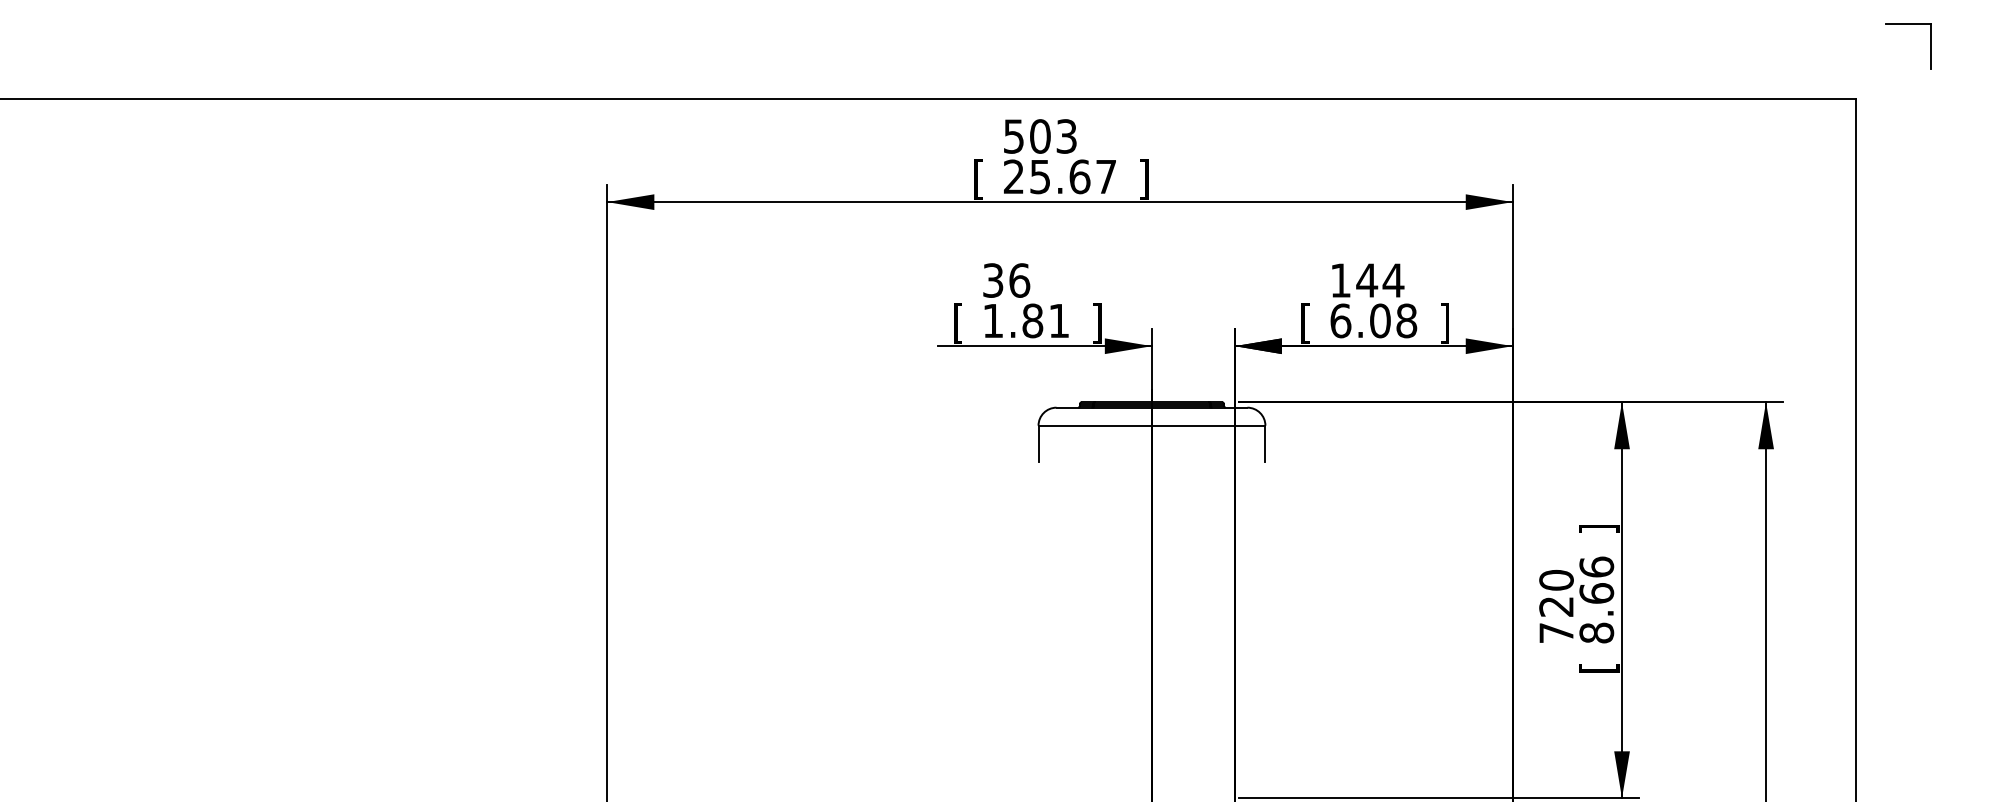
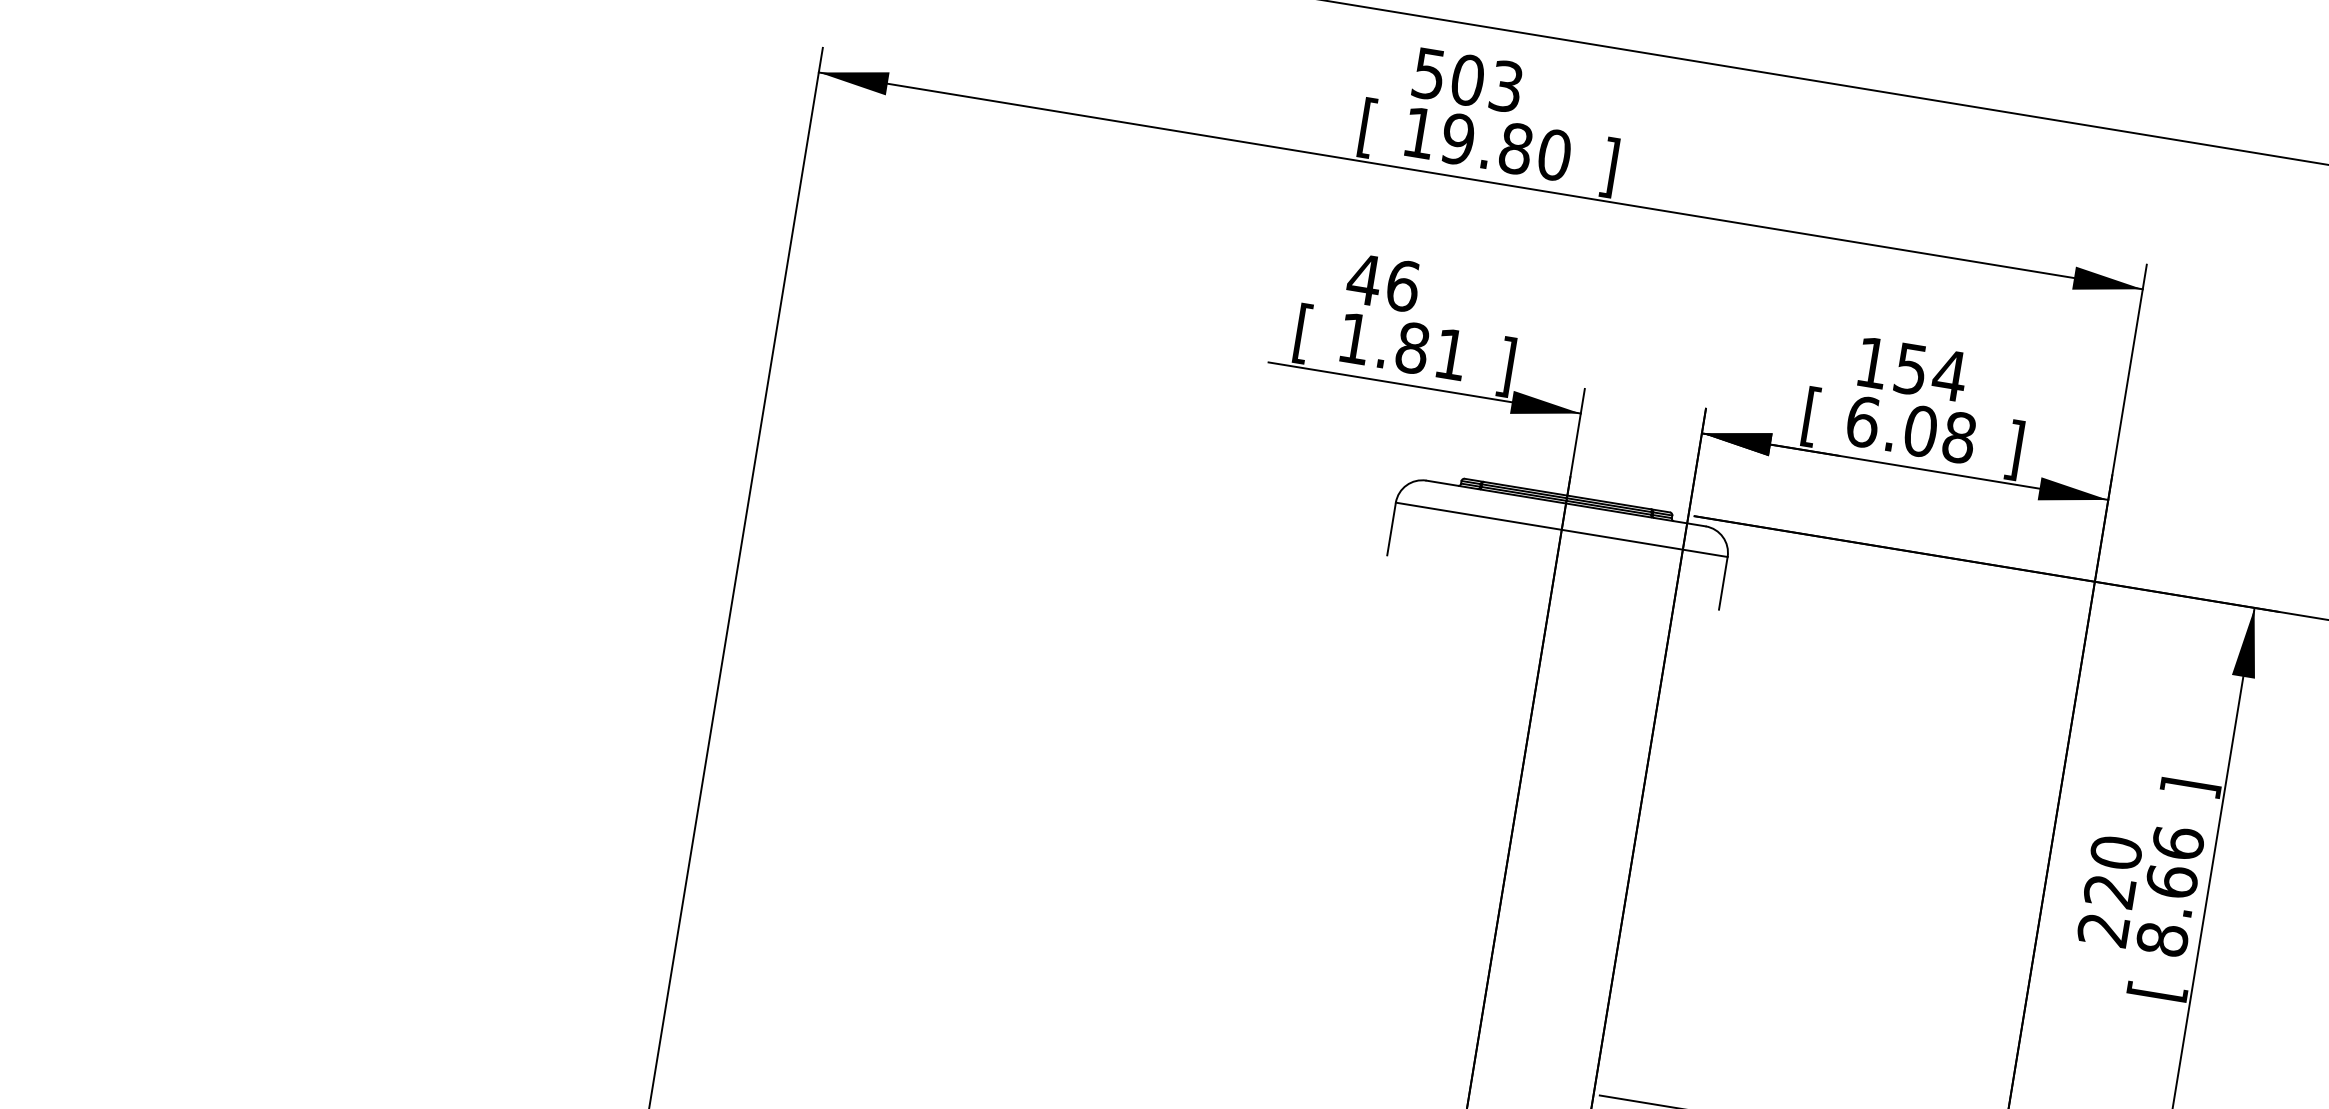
text: (1060, 176) -> (1487, 143), 25.67 -> 19.80
text: (993, 280) -> (1364, 279), 36 -> 46
text: (1367, 280) -> (1911, 369), 144 -> 154
text: (1556, 633) -> (2103, 930), 720 -> 220

